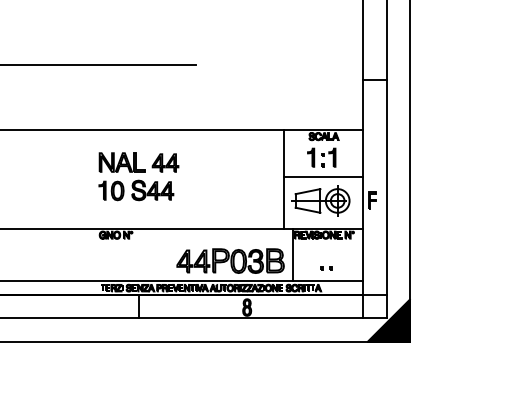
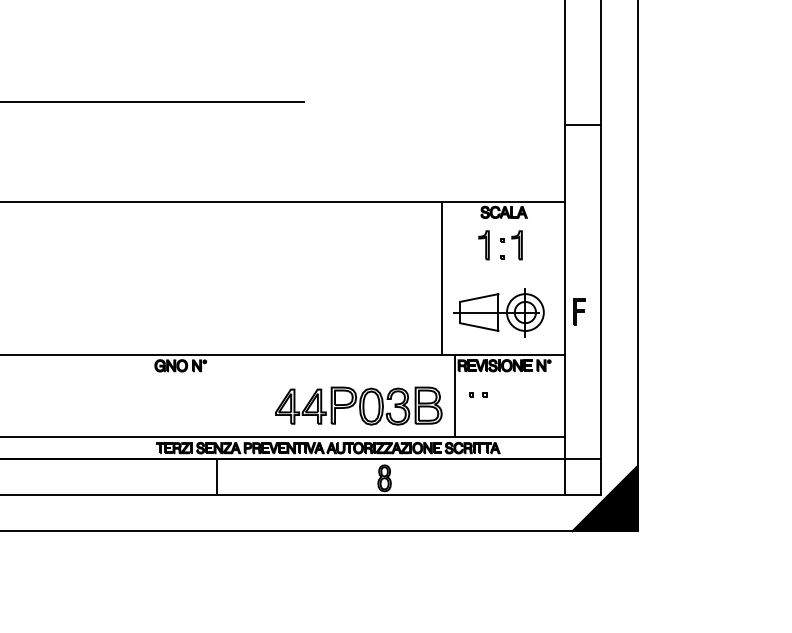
part: (138, 176) -> (215, 274), removed
line: (323, 176) -> (503, 274), removed
part: (326, 268) -> (478, 394), moved

